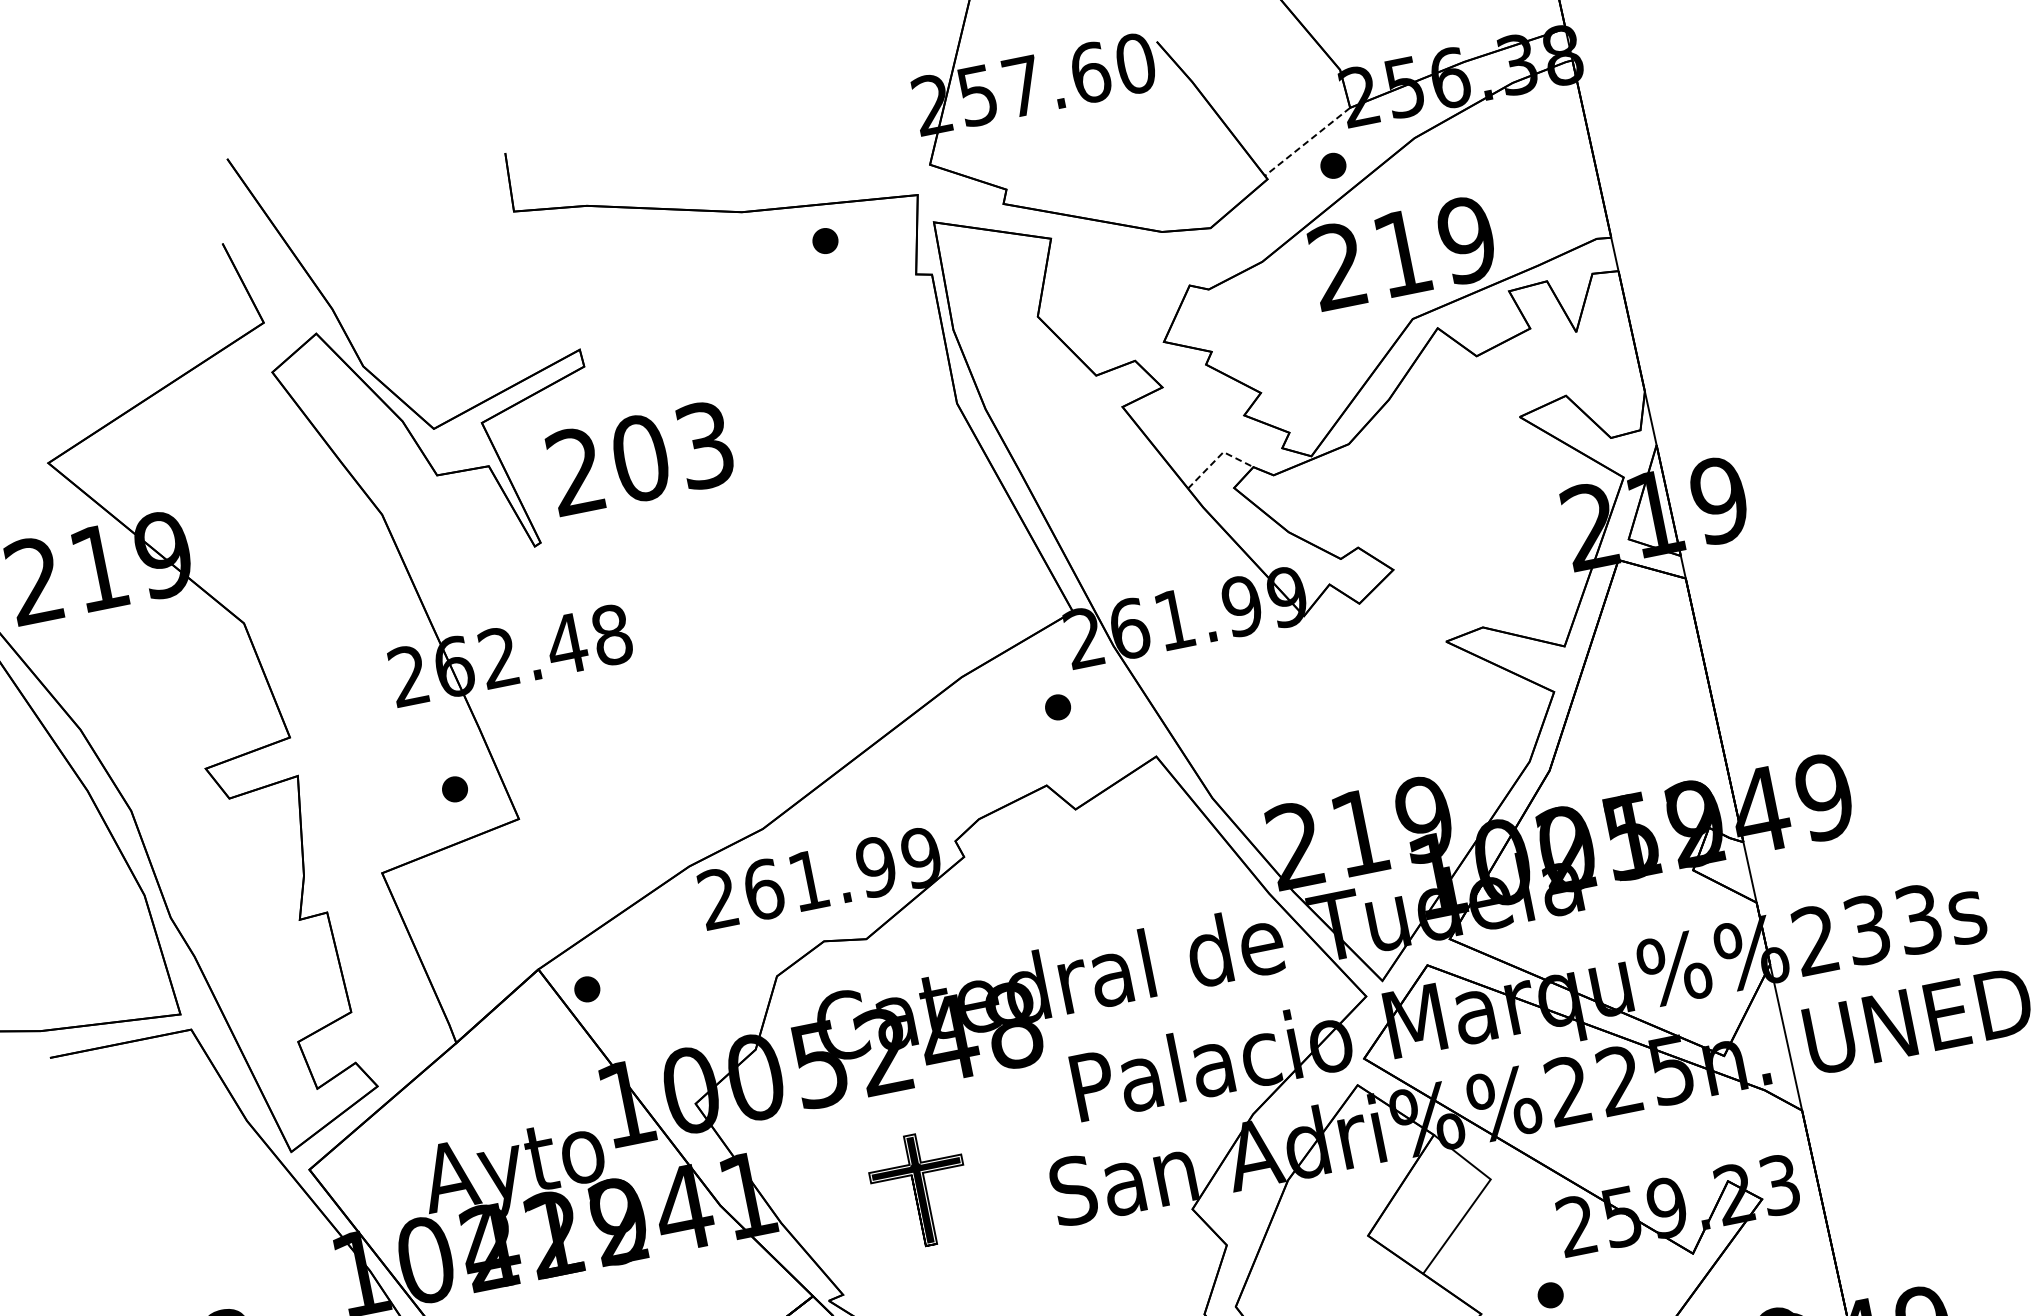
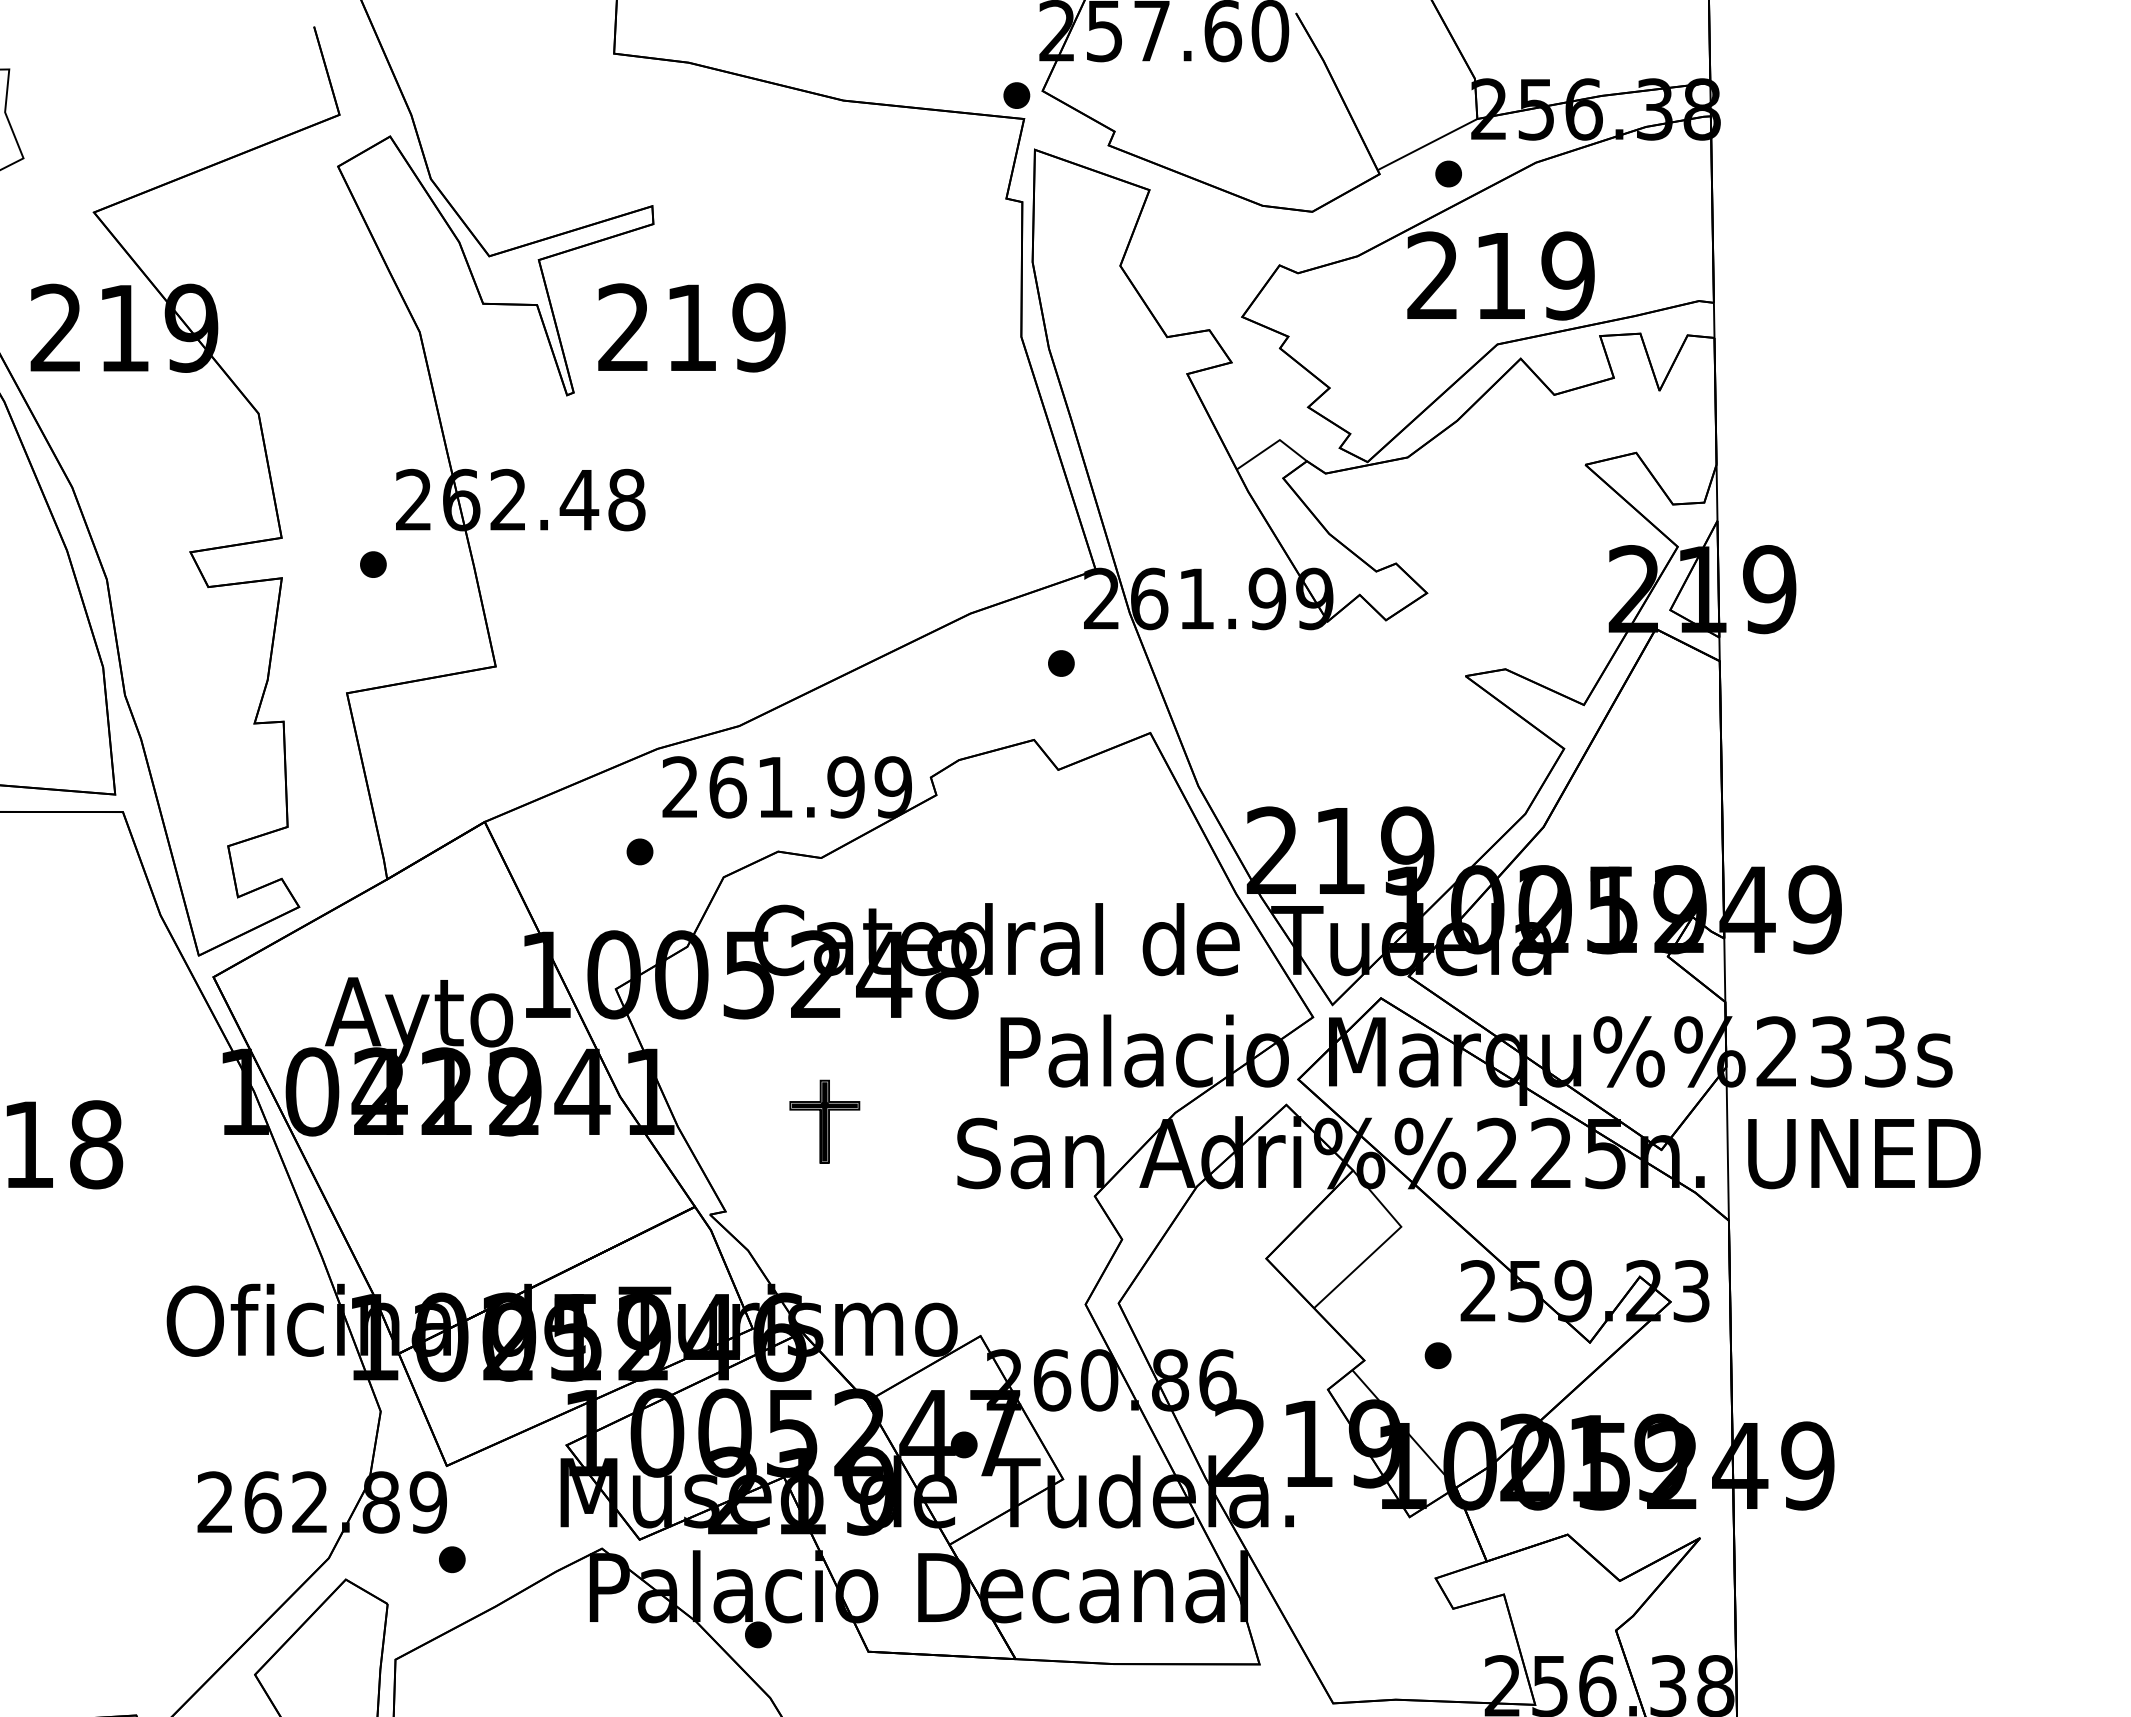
line: (1307, 141) -> (1427, 144), dashed -> solid
part: (825, 241) -> (1016, 95), moved
text: (672, 451) -> (725, 327), 203 -> 219
line: (1218, 457) -> (1273, 444), dashed -> solid
part: (455, 789) -> (373, 564), moved
part: (586, 989) -> (639, 851), moved
part: (920, 1189) -> (824, 1121), size x0.71

